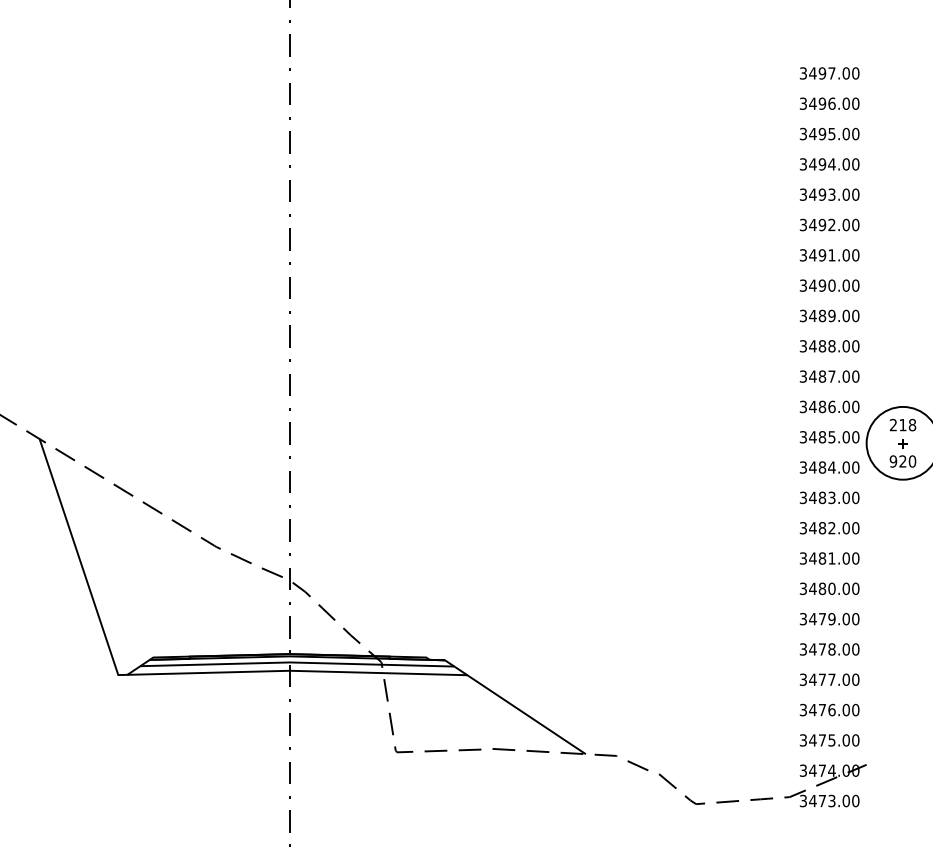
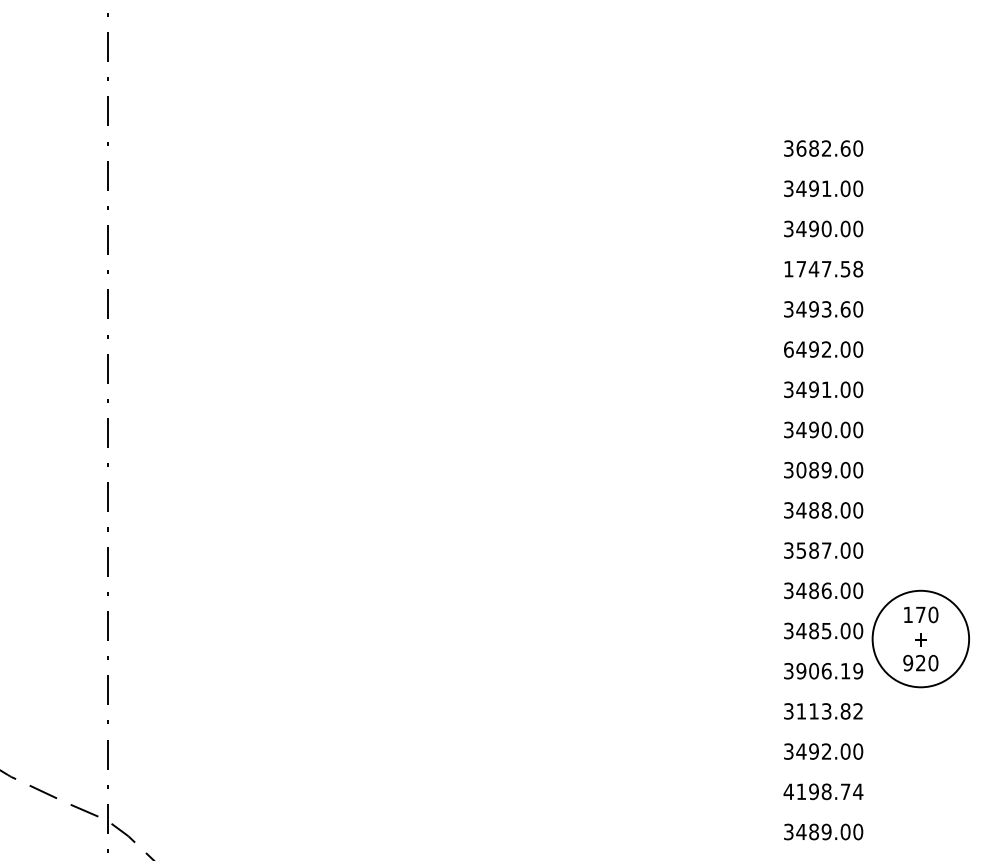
text: (829, 73) -> (823, 148), 3497.00 -> 3682.60
text: (831, 103) -> (826, 188), 3496.00 -> 3491.00
text: (831, 133) -> (826, 228), 3495.00 -> 3490.00
text: (829, 164) -> (823, 269), 3494.00 -> 1747.58
text: (846, 194) -> (845, 309), 3493.00 -> 3493.60
text: (803, 224) -> (788, 348), 3492.00 -> 6492.00
text: (812, 315) -> (800, 469), 3489.00 -> 3089.00
text: (812, 376) -> (800, 550), 3487.00 -> 3587.00
text: (902, 424) -> (920, 614), 218 -> 170
text: (834, 467) -> (830, 671), 3484.00 -> 3906.19
text: (834, 497) -> (830, 710), 3483.00 -> 3113.82
text: (822, 528) -> (814, 751), 3482.00 -> 3492.00
text: (829, 558) -> (823, 791), 3481.00 -> 4198.74
text: (831, 588) -> (826, 831), 3480.00 -> 3489.00

